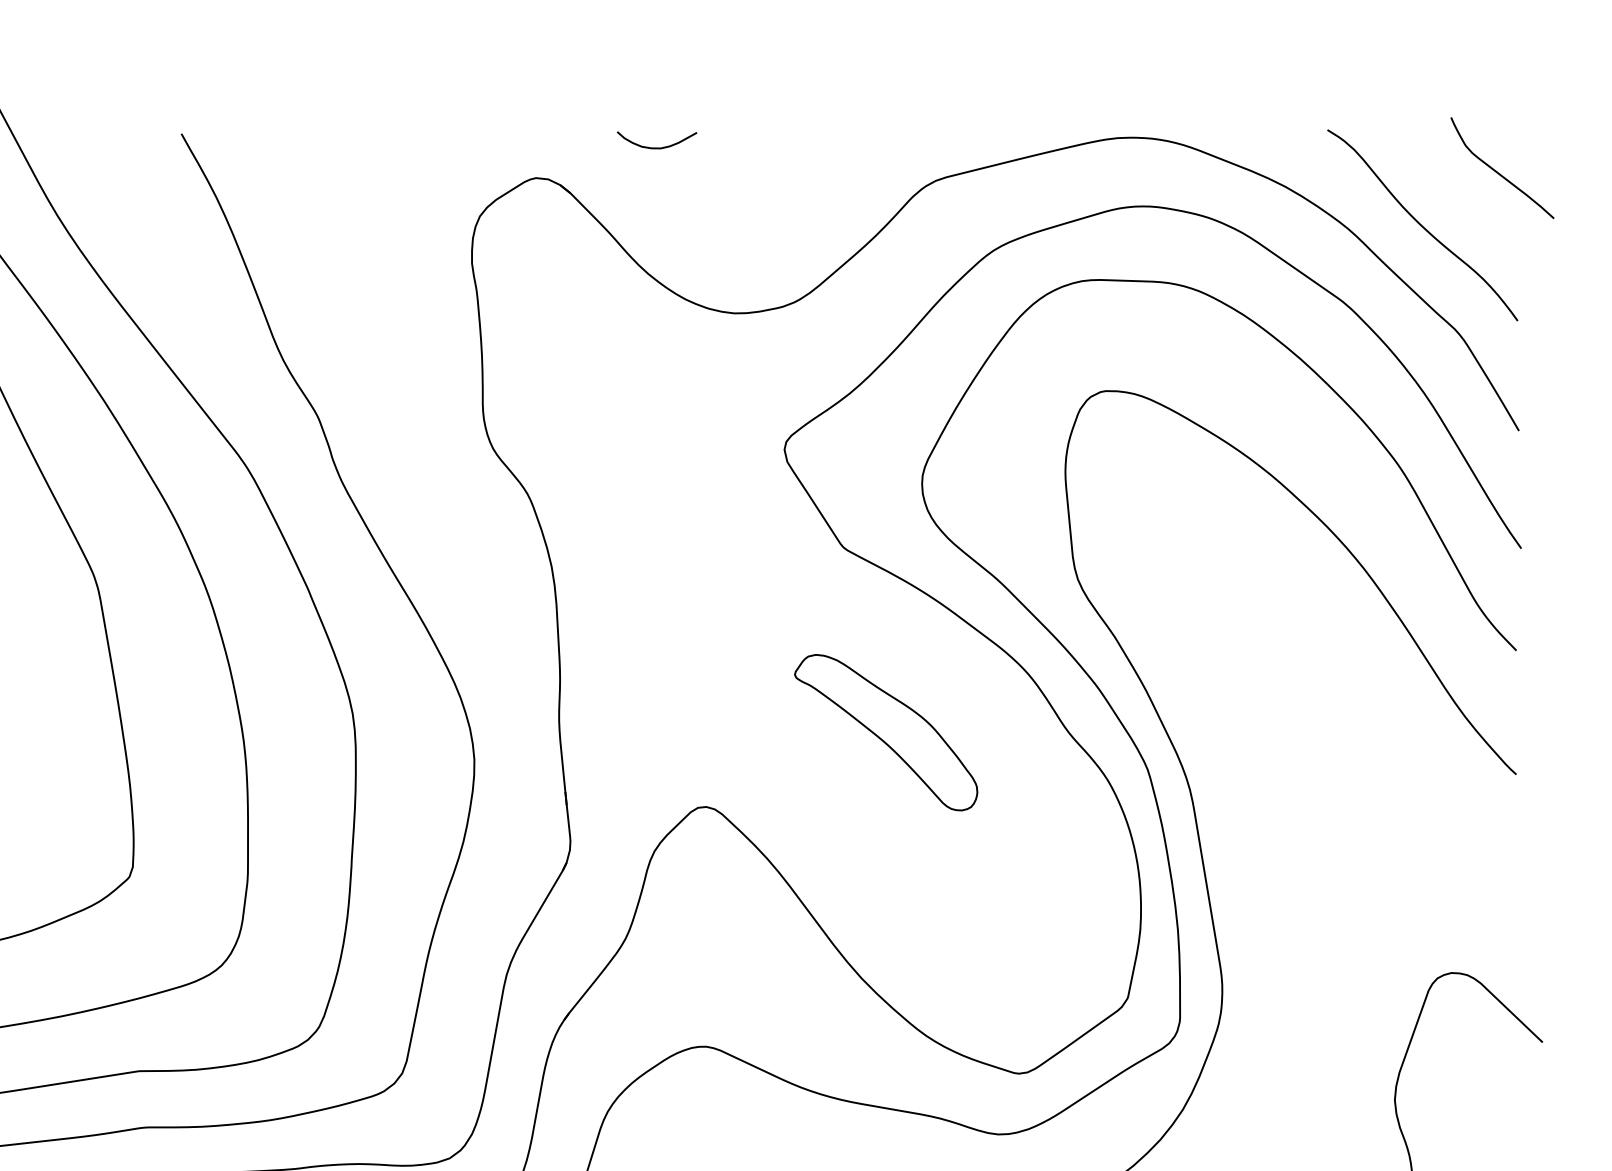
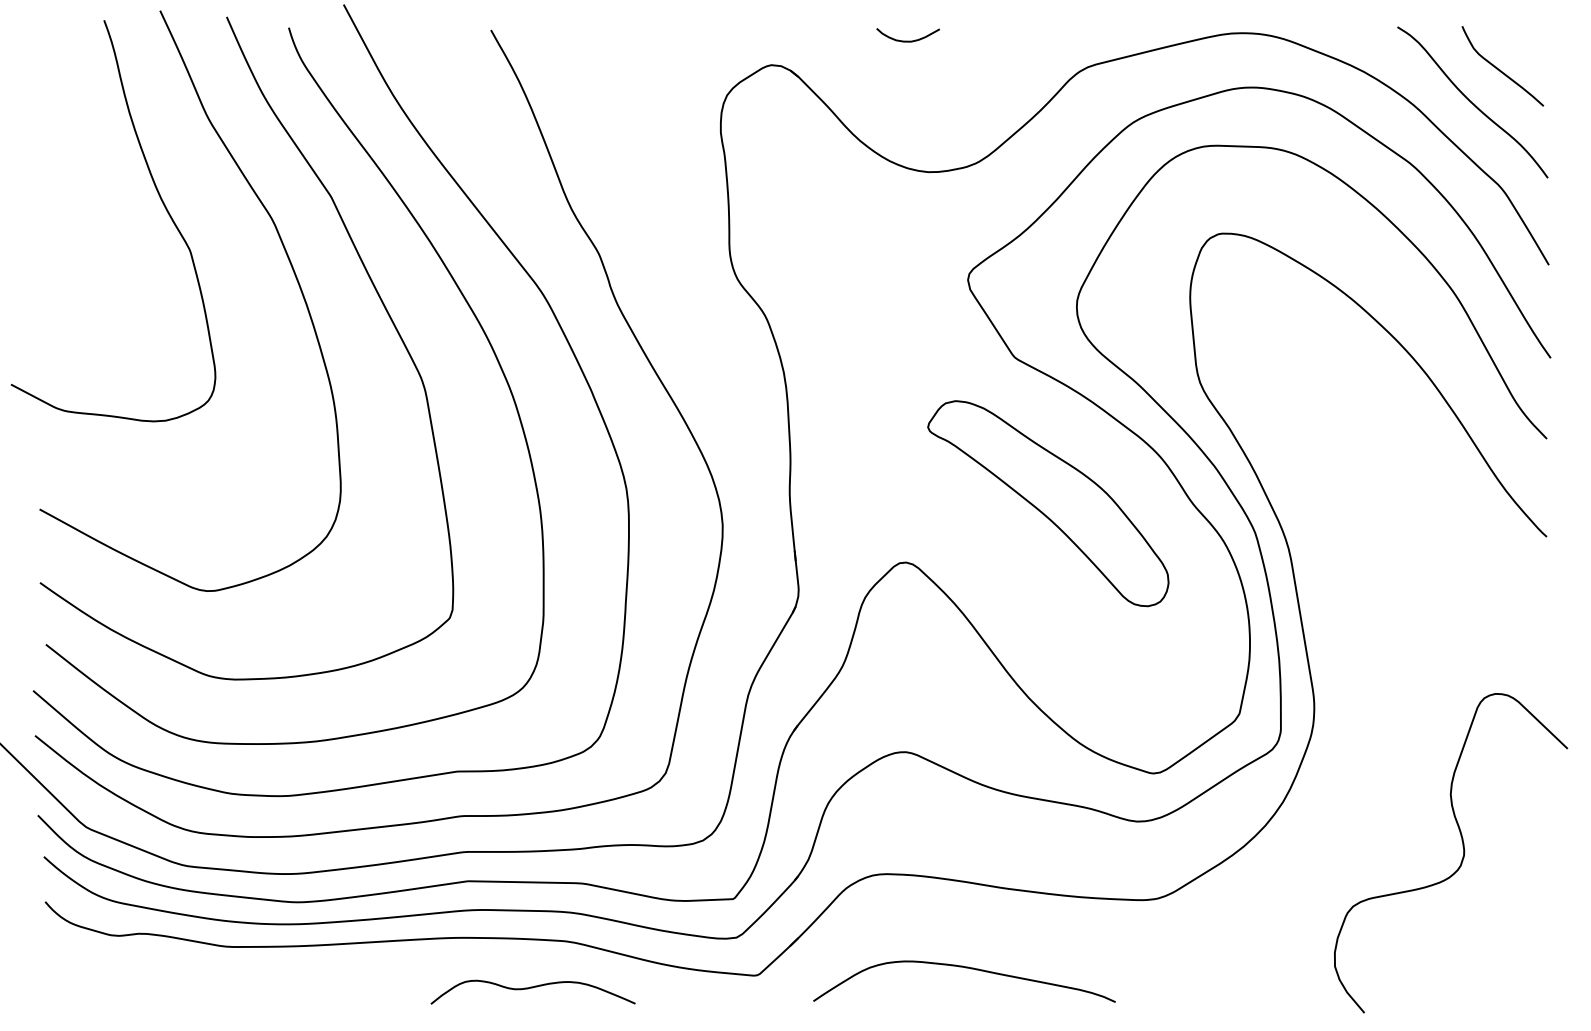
curve: (656, 146) -> (907, 40), moved
curve: (1499, 172) -> (1500, 69), moved
part: (886, 732) -> (1048, 503), size x1.67

